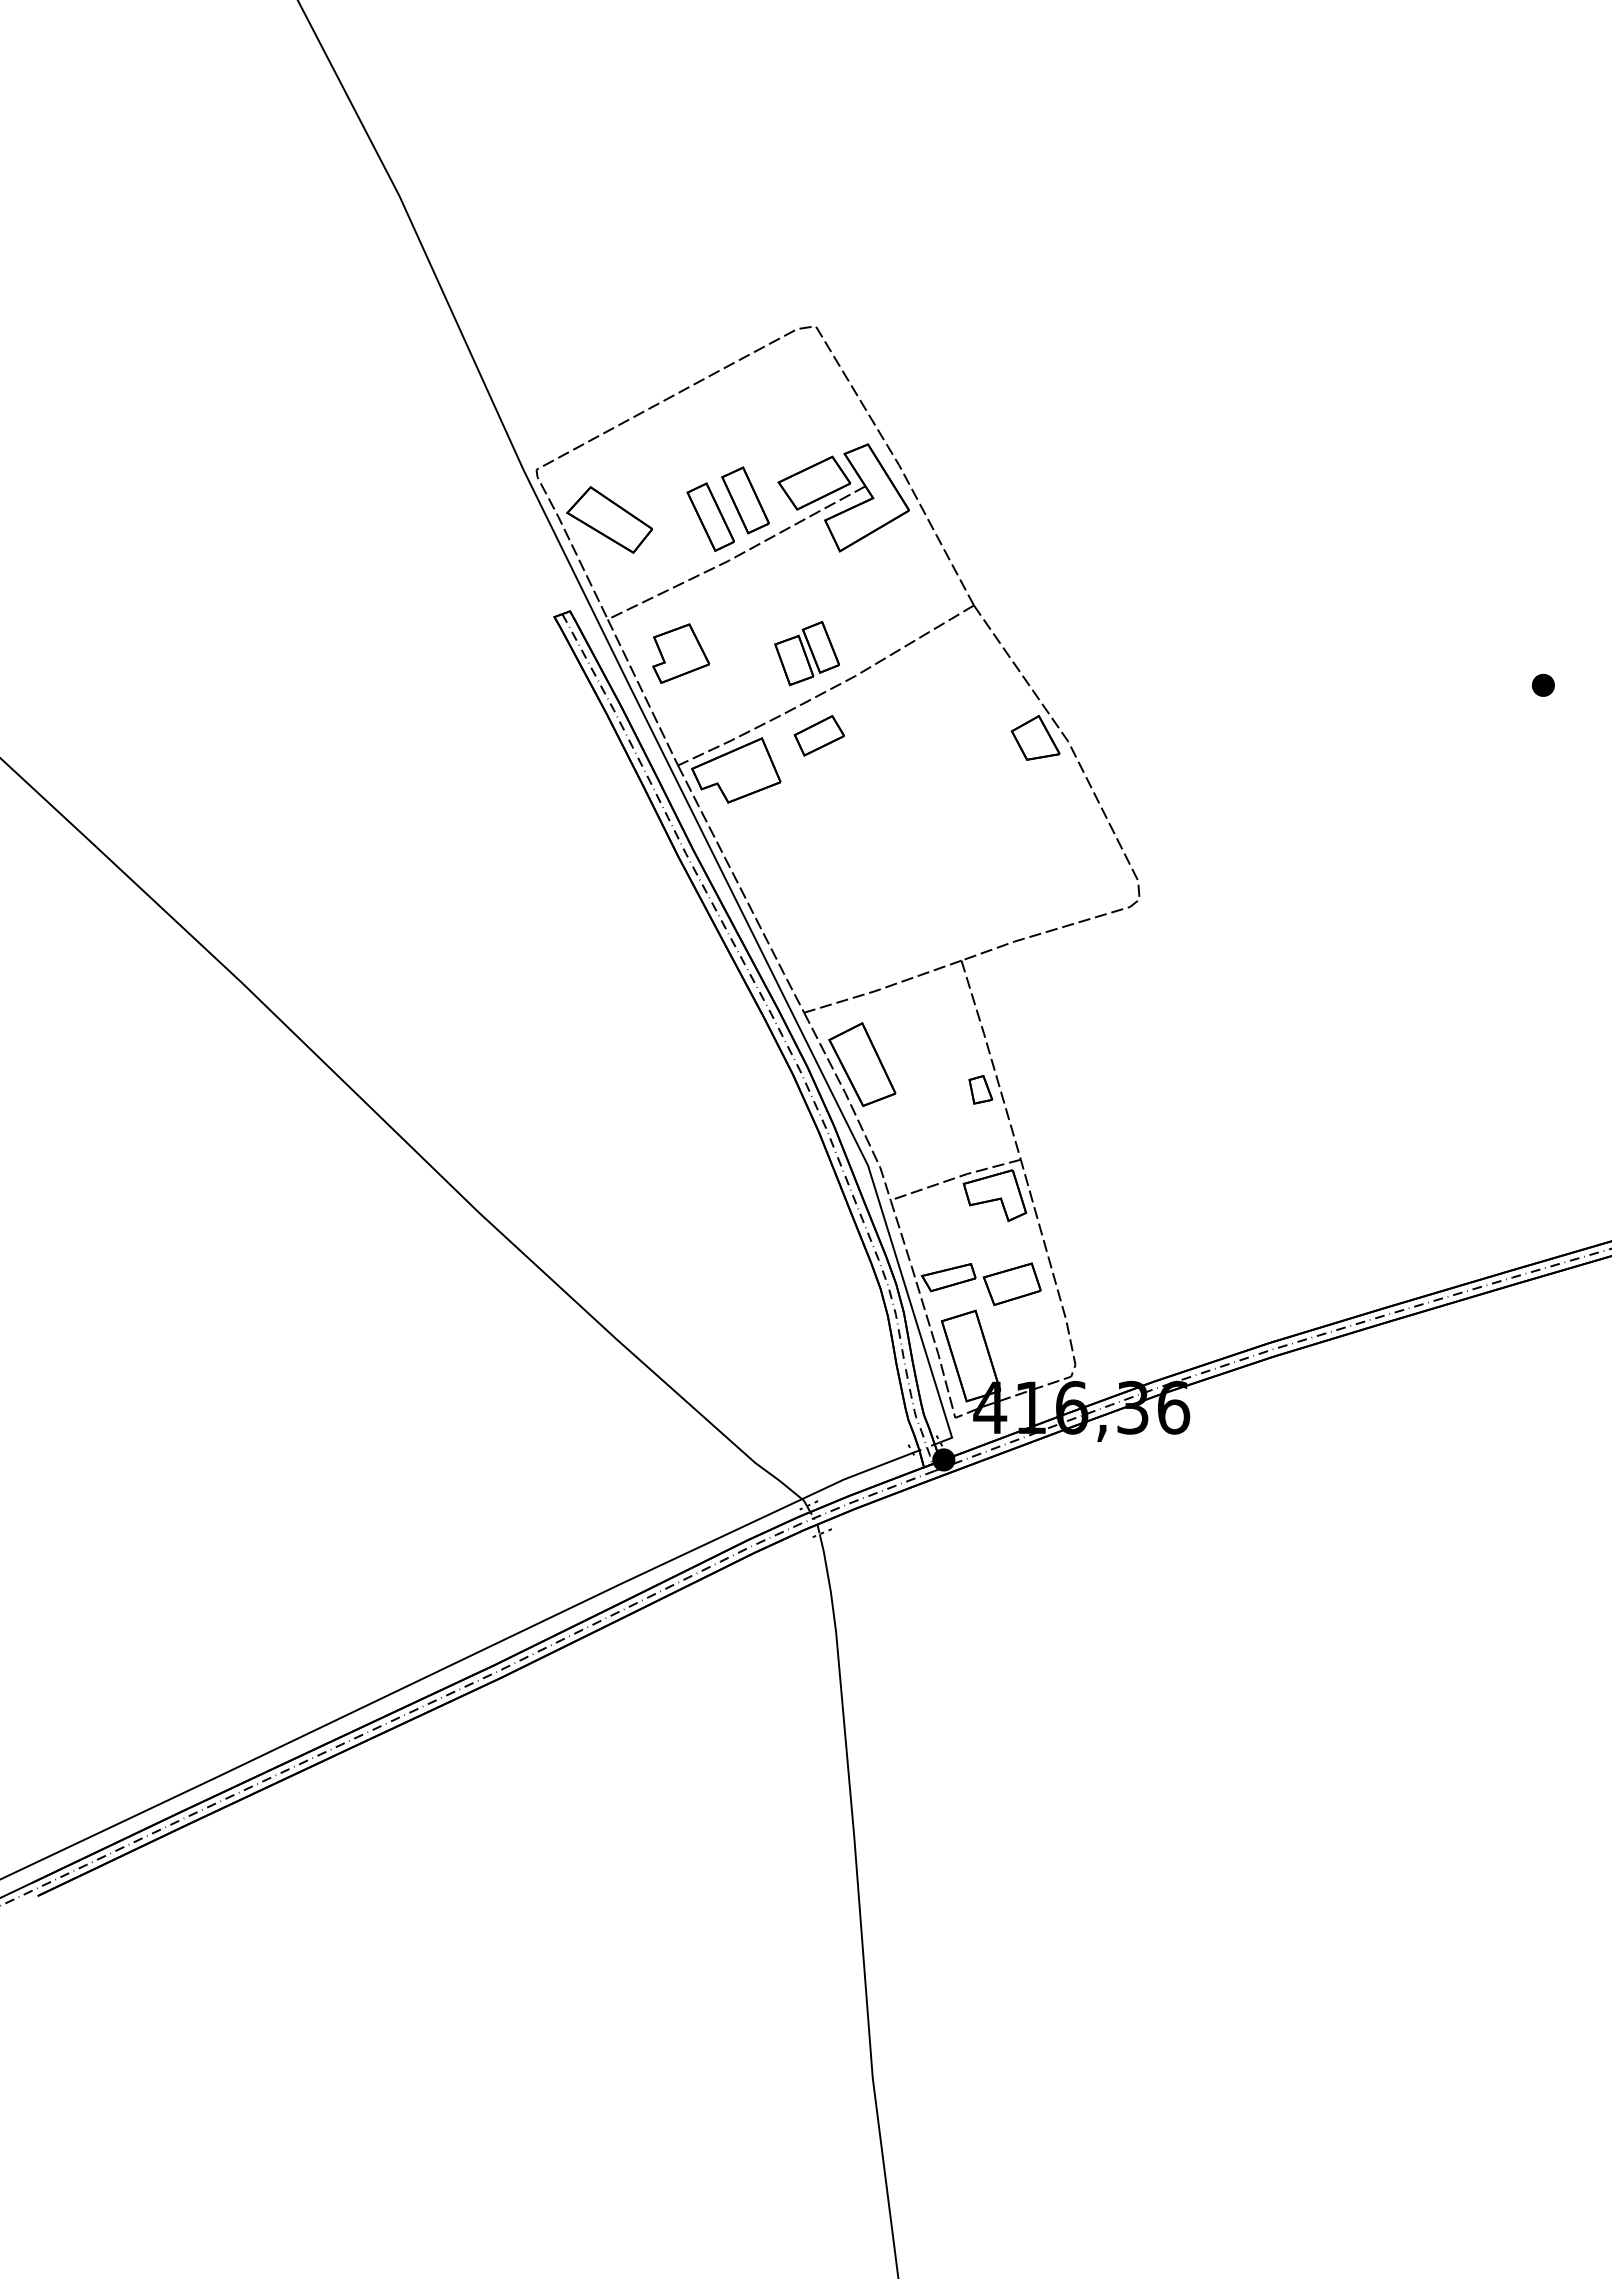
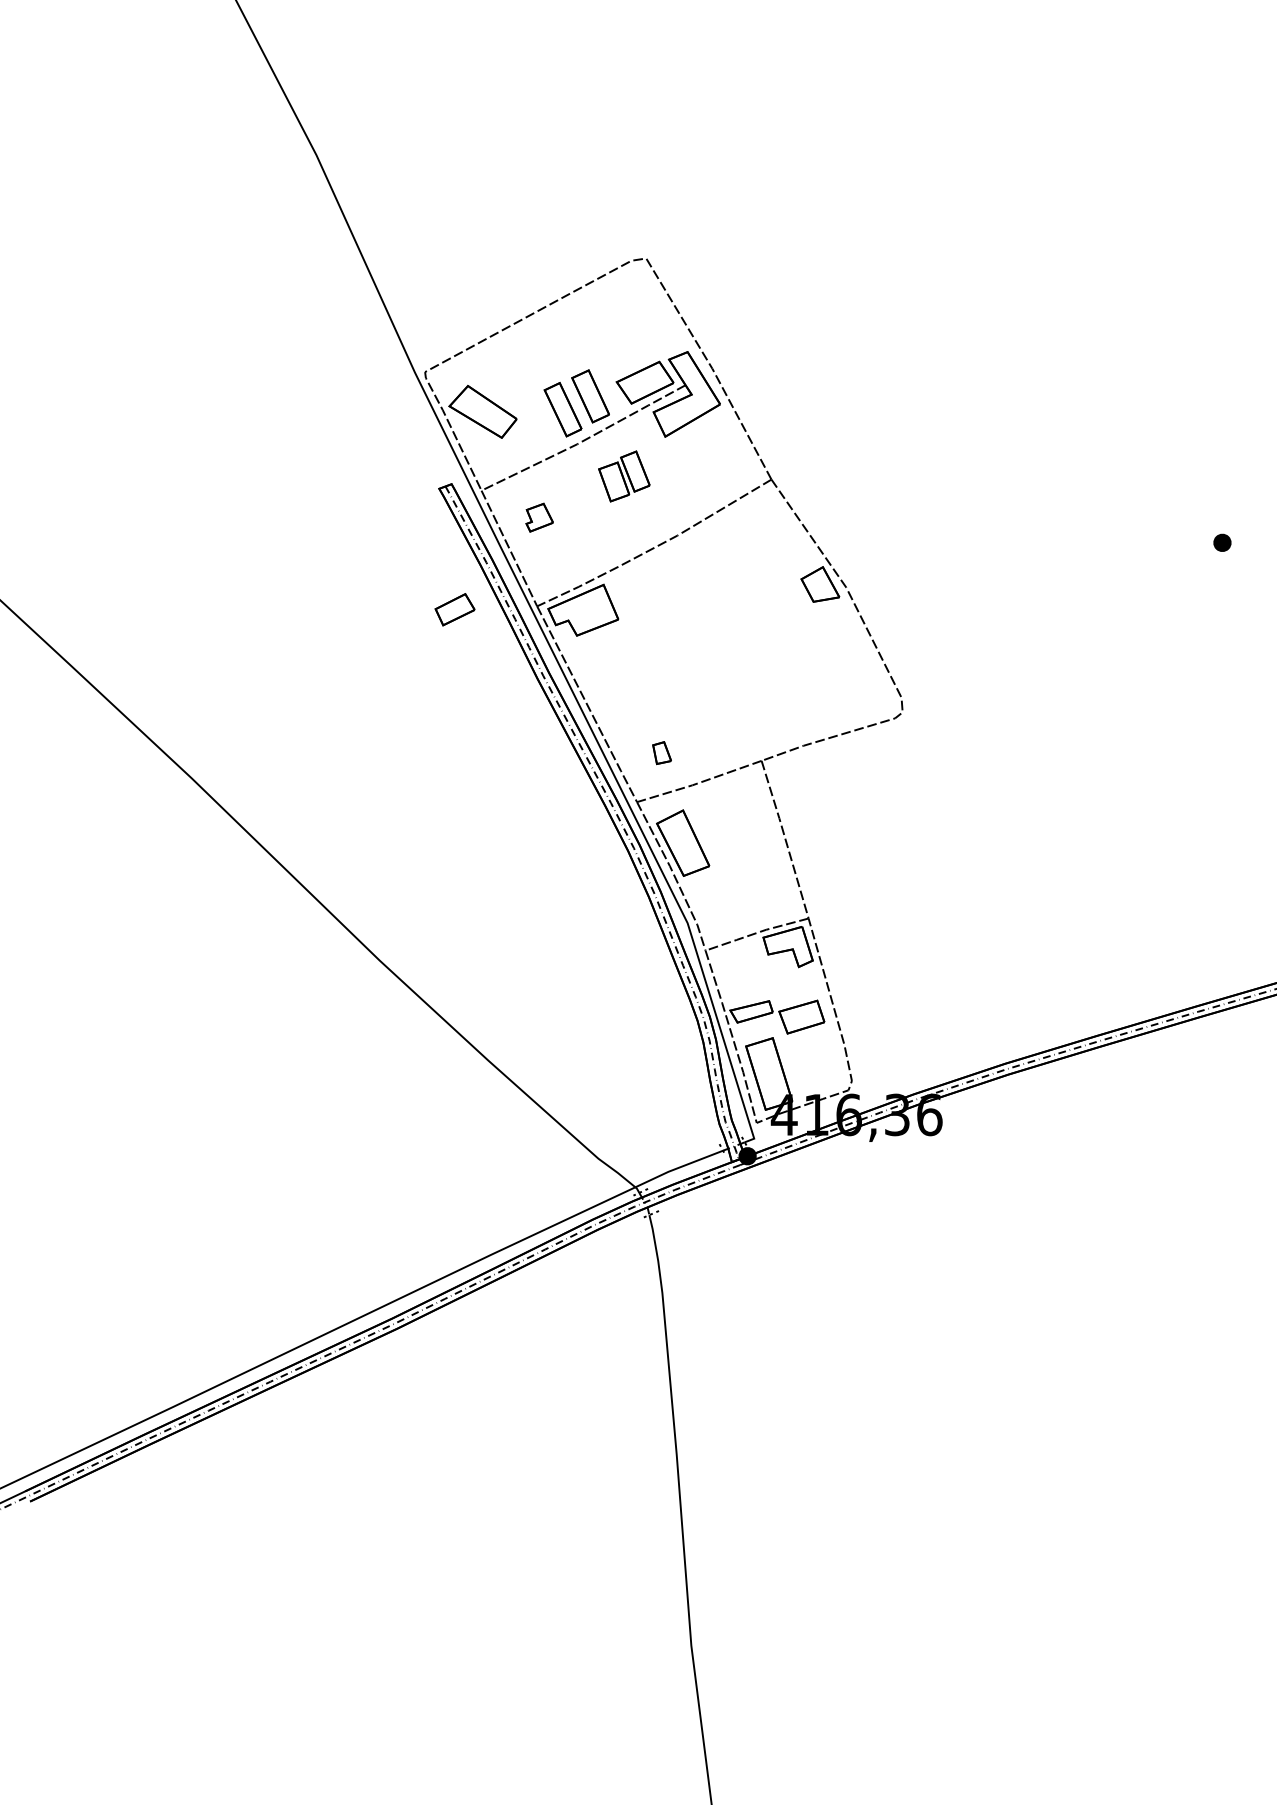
part: (681, 653) -> (539, 517), size x0.6
part: (806, 653) -> (623, 476), moved
part: (818, 735) -> (454, 609), moved
part: (980, 1089) -> (661, 752), moved

